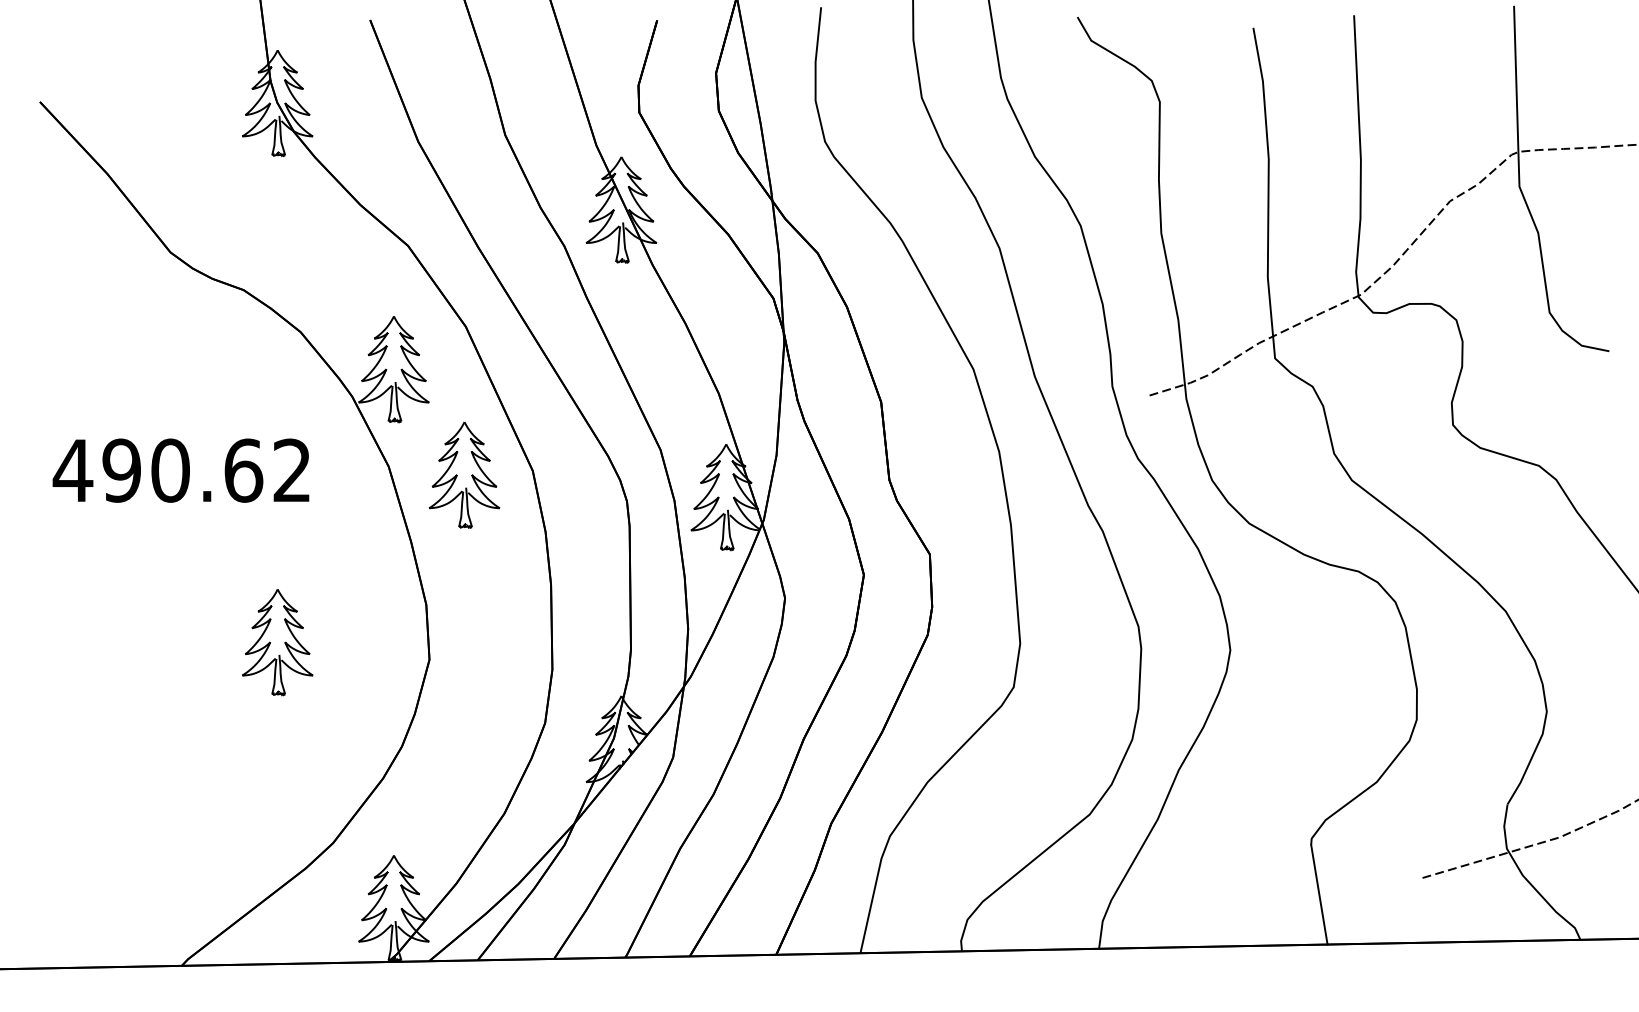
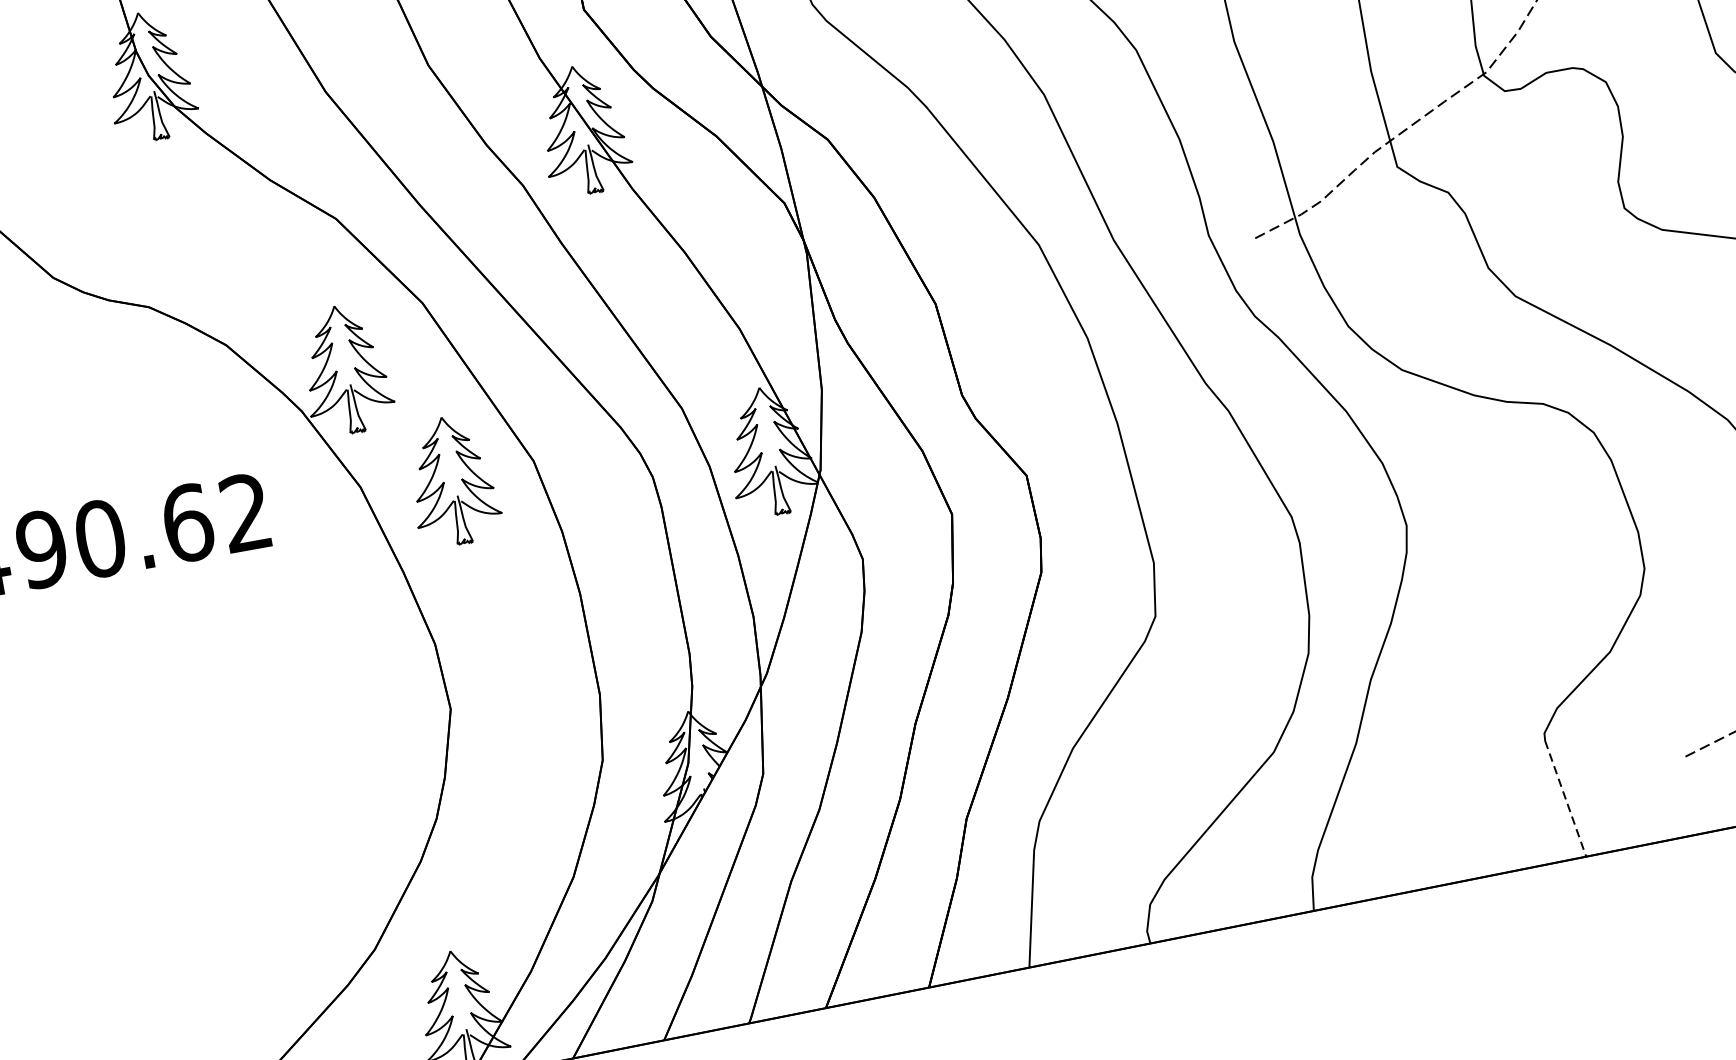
part: (277, 642) -> (265, 721), removed
line: (1319, 894) -> (1565, 798), solid -> dashed

